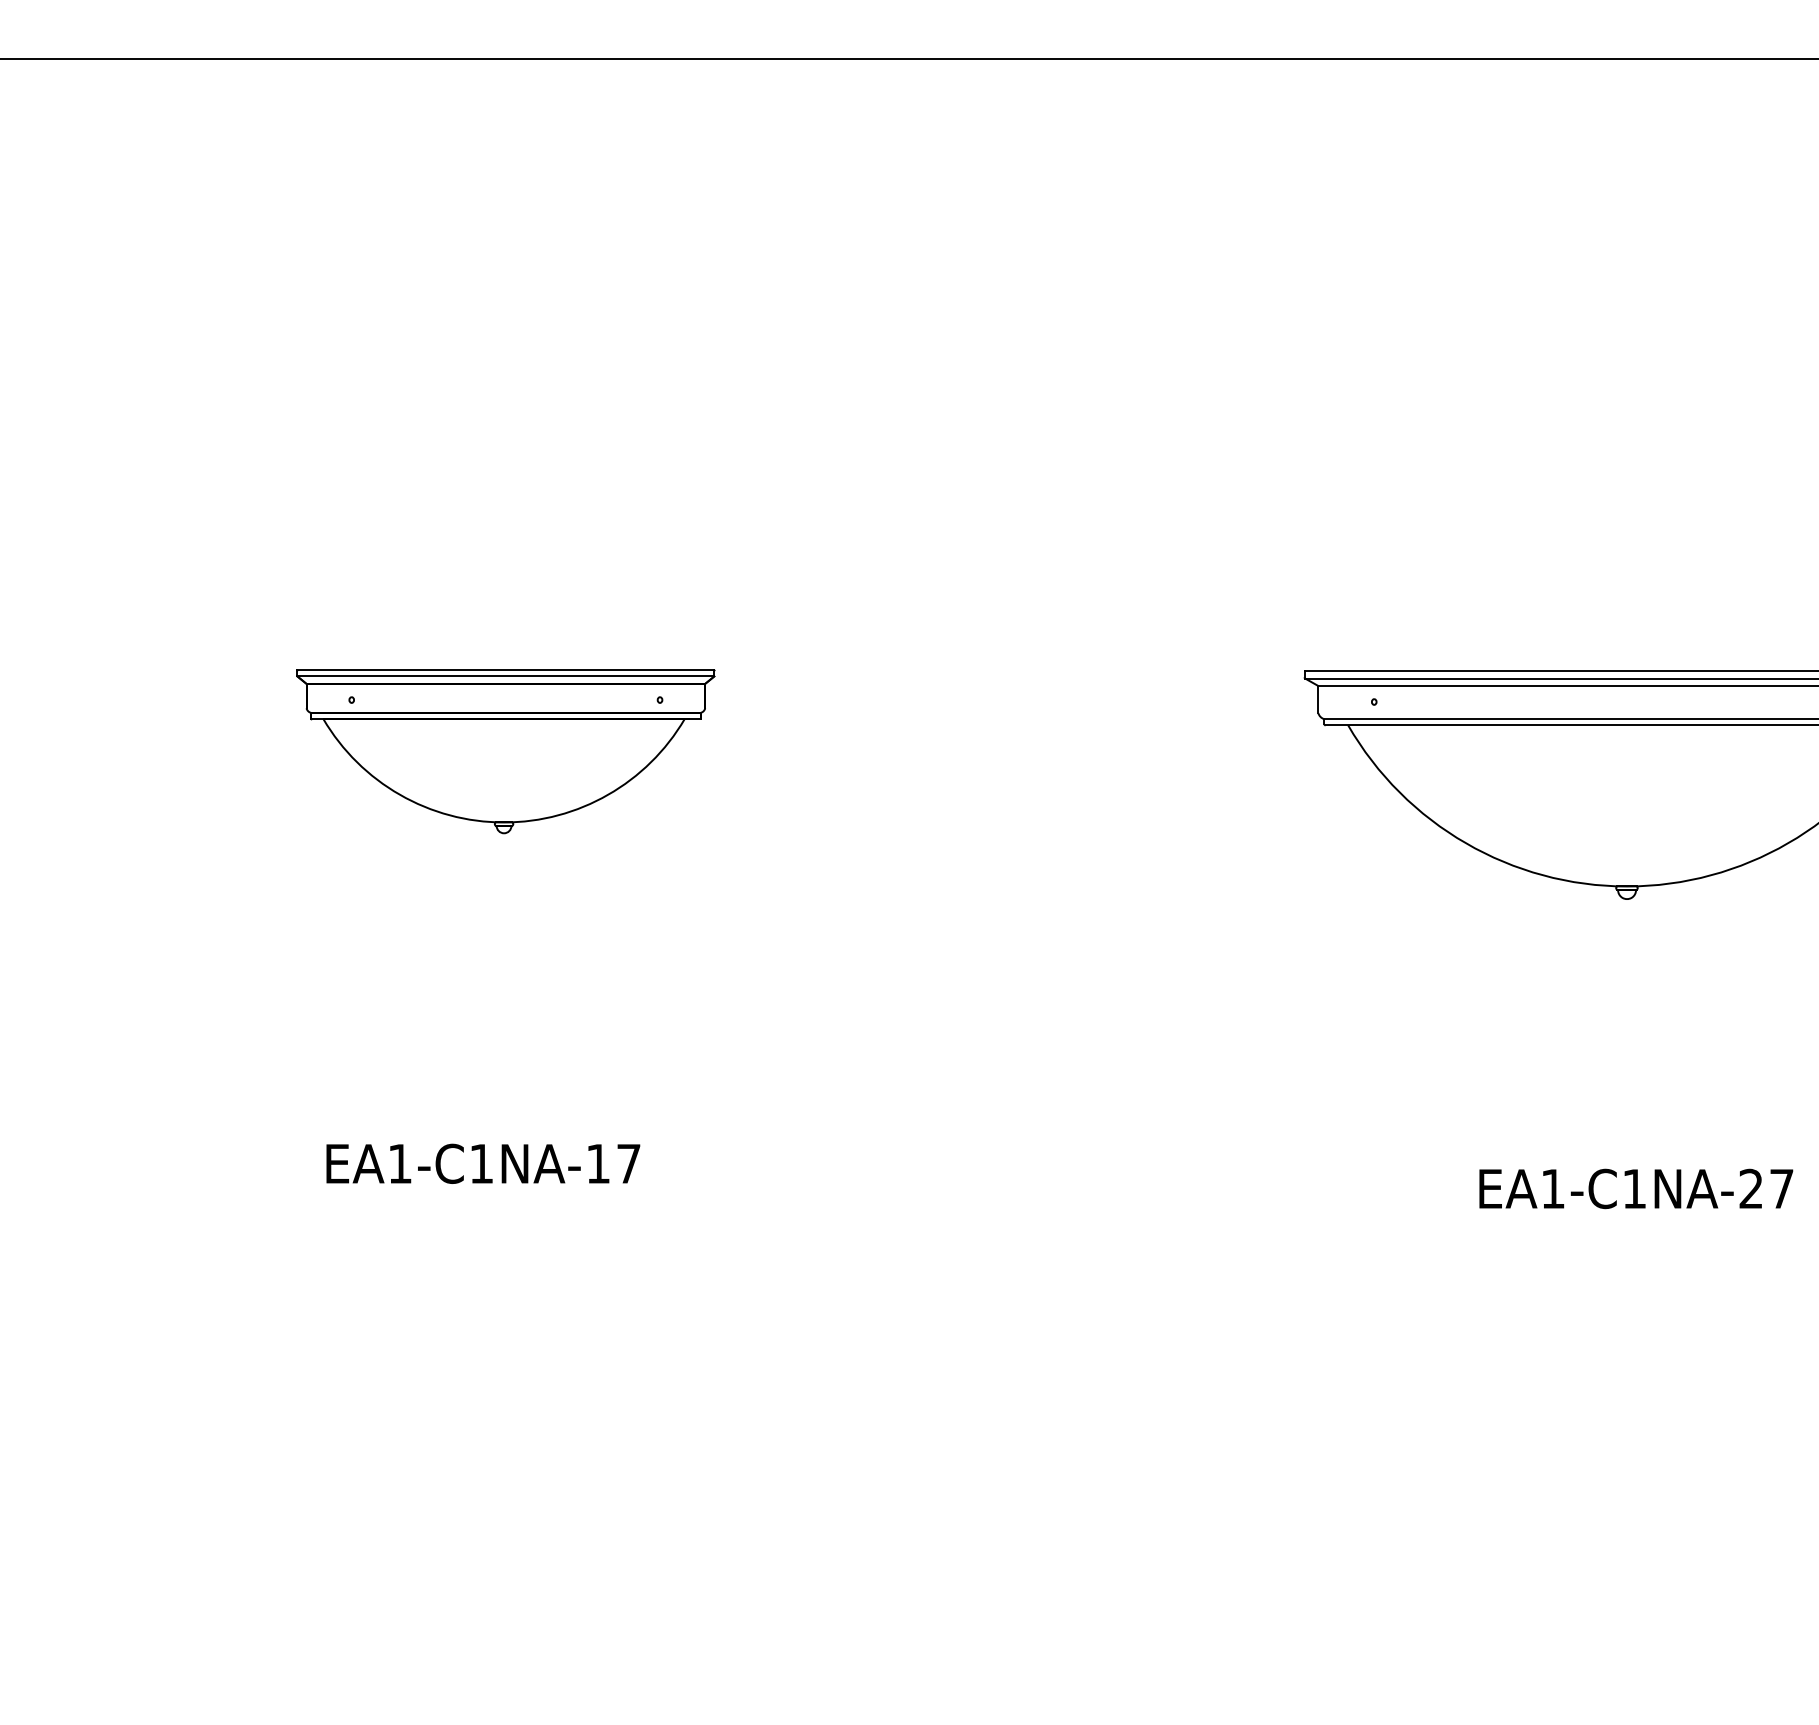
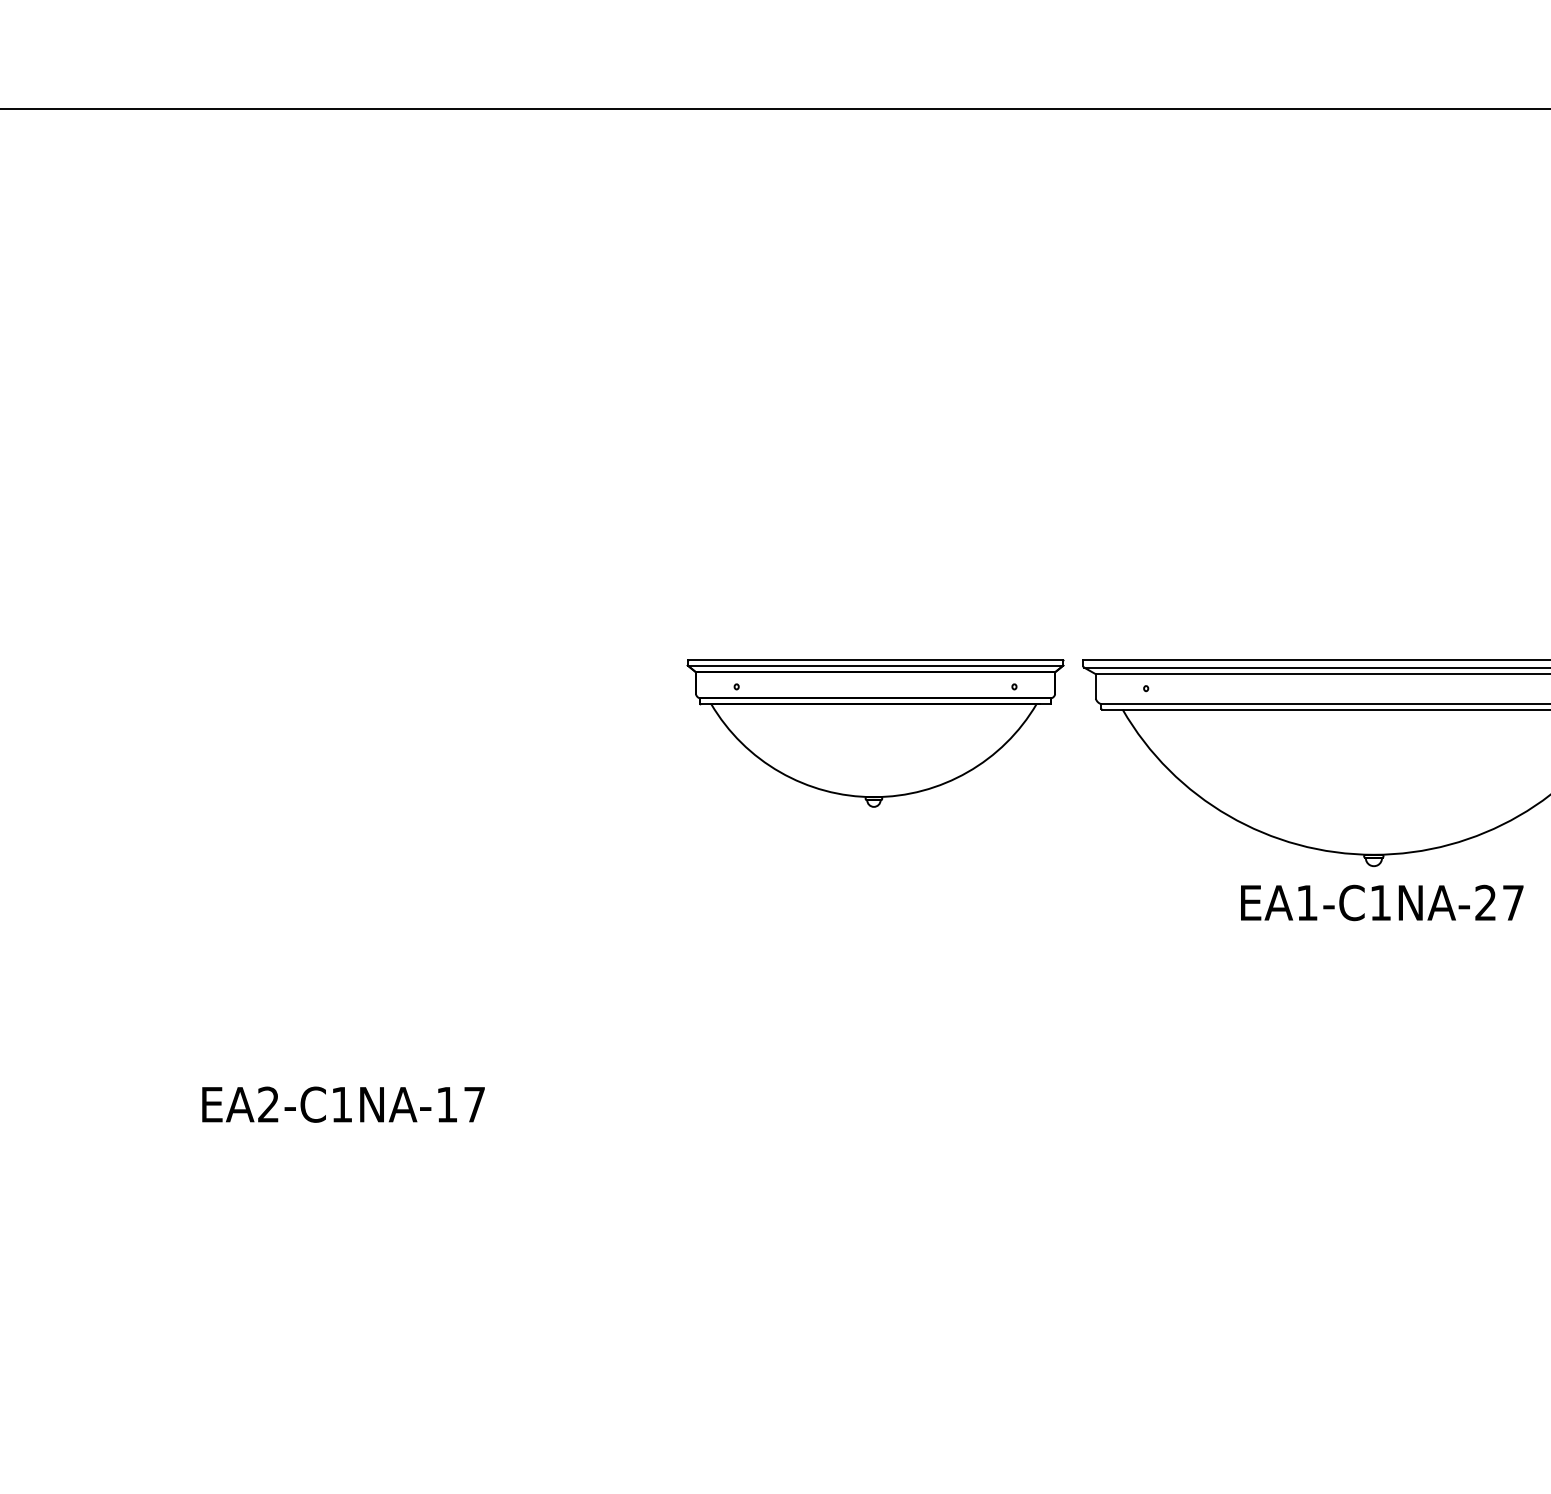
part: (505, 751) -> (875, 733), moved
text: (399, 1163) -> (268, 1104), EA1-C1NA-17 -> EA2-C1NA-17
text: (1636, 1188) -> (1382, 902), moved

